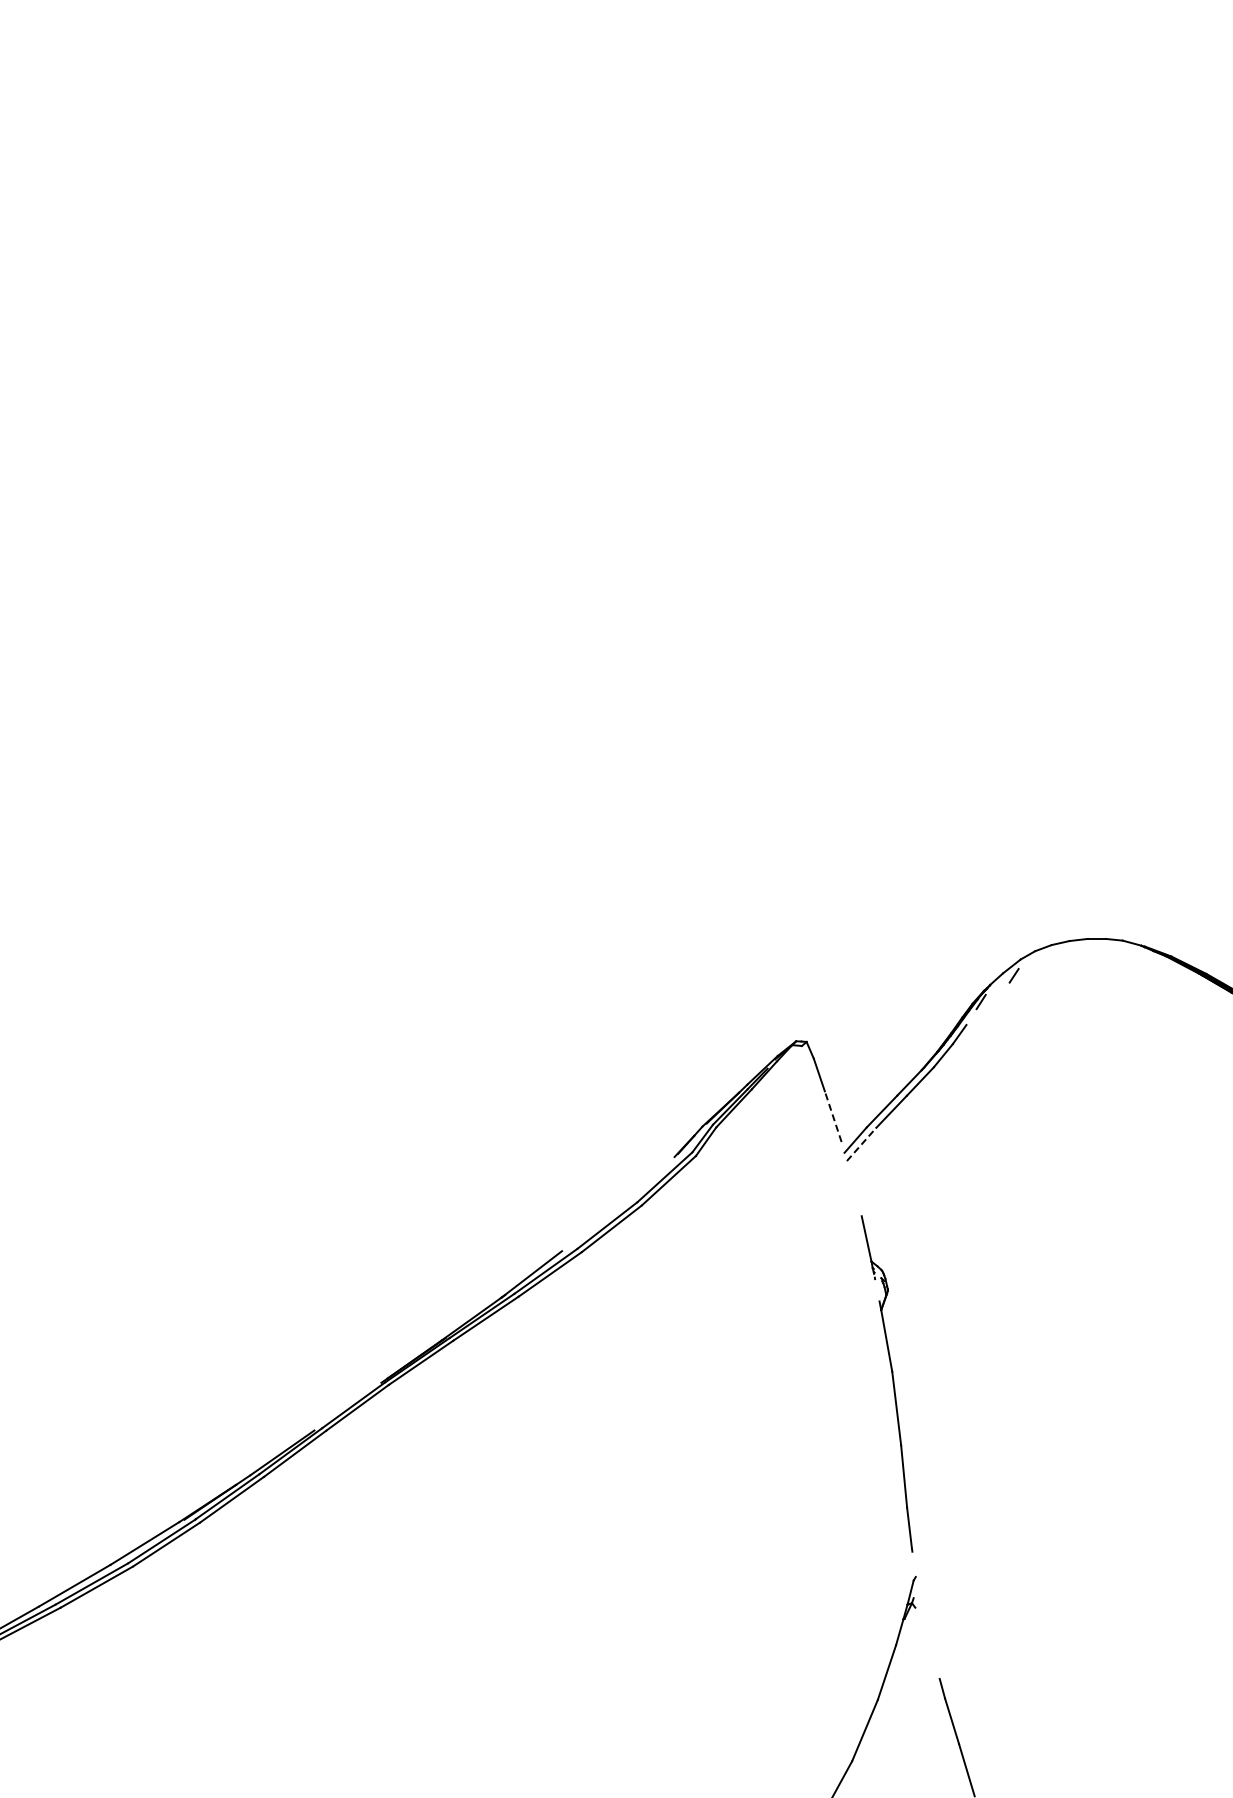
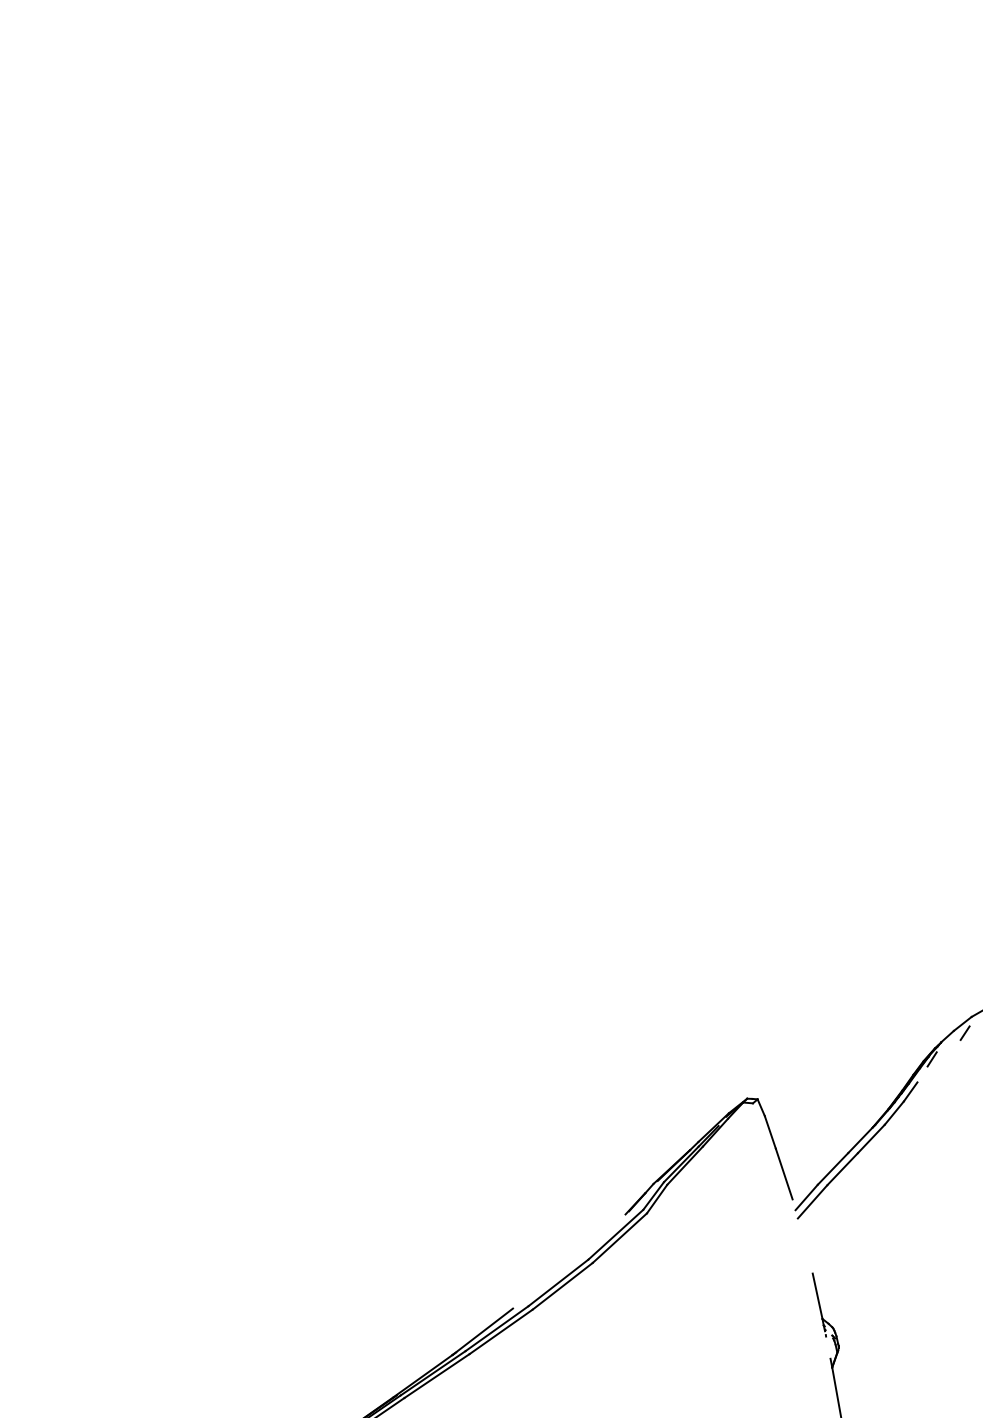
line: (833, 1116) -> (784, 1173), dashed -> solid
line: (861, 1144) -> (812, 1201), dashed -> solid

